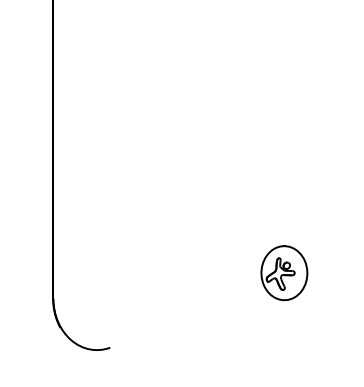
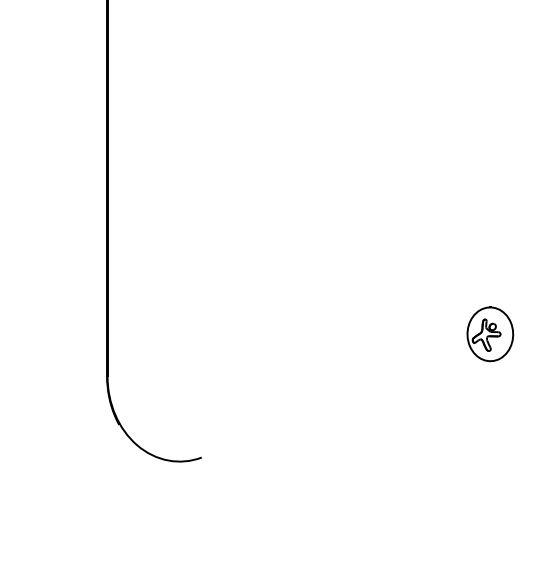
part: (284, 273) -> (490, 334), size x0.6

